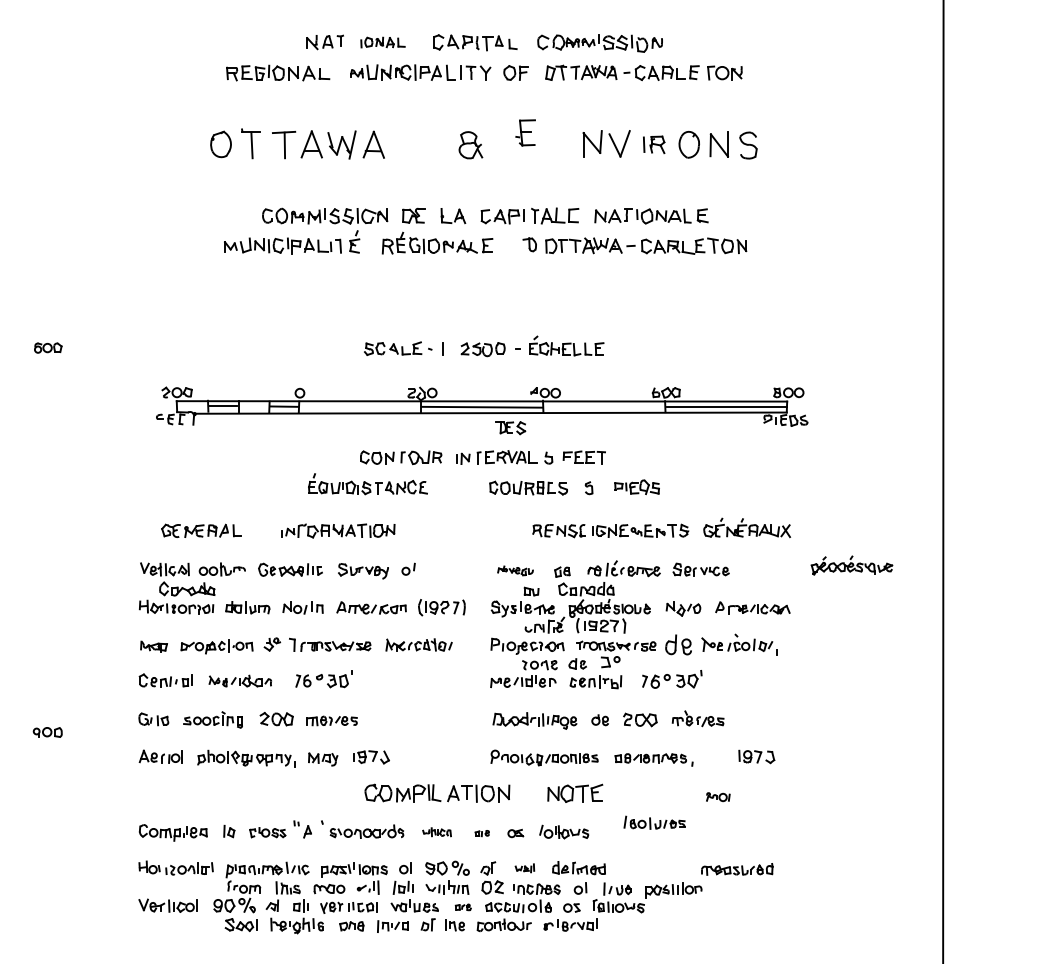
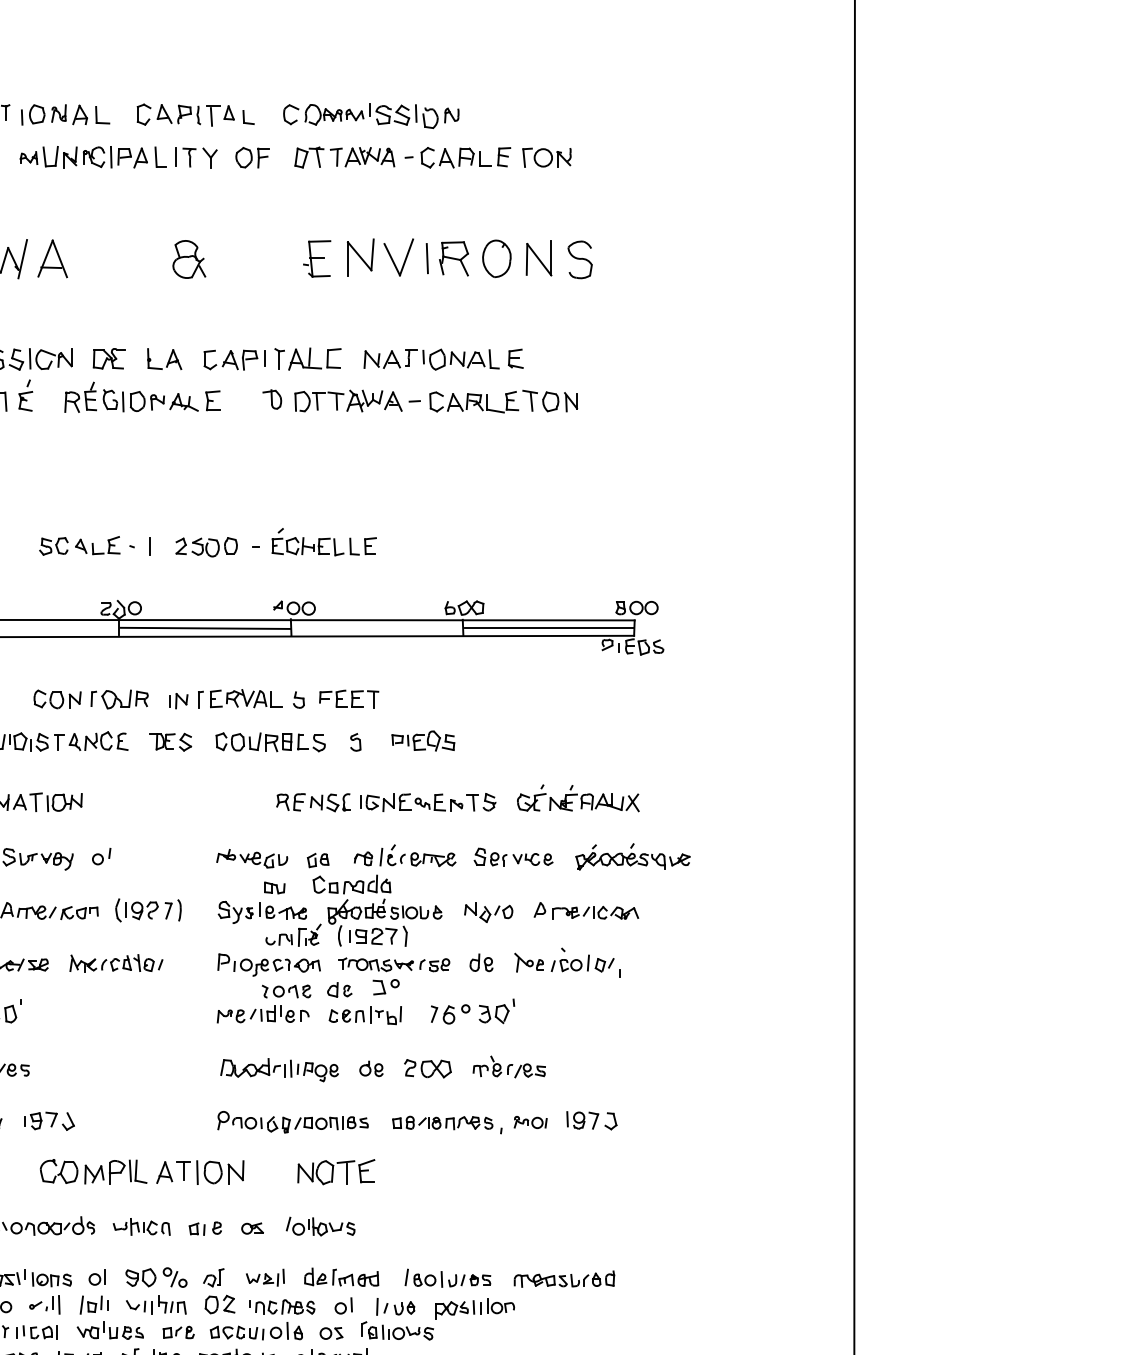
part: (382, 42) -> (64, 114), size x1.43
part: (525, 132) -> (316, 258), moved
part: (653, 144) -> (446, 258), size x1.43
part: (510, 428) -> (170, 742), moved
part: (851, 565) -> (632, 856), moved
part: (515, 570) -> (252, 858), size x1.43
part: (677, 644) -> (480, 962), size x0.62
part: (718, 797) -> (530, 1122), moved
part: (654, 822) -> (447, 1277), moved
part: (436, 831) -> (140, 1225), size x1.43
part: (482, 833) -> (205, 1228), size x1.67
part: (524, 867) -> (264, 1276), size x1.43
part: (463, 907) -> (178, 1332), size x1.43

